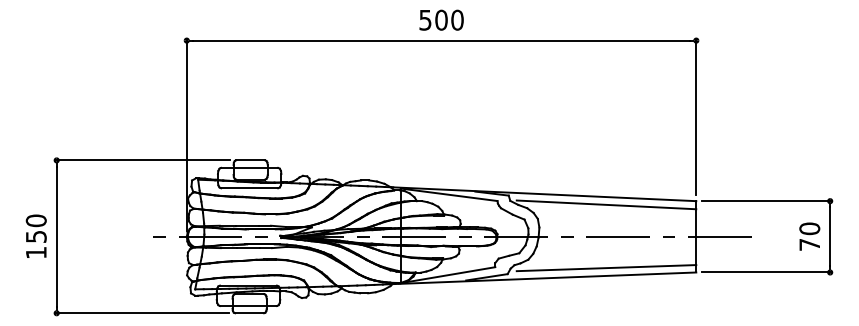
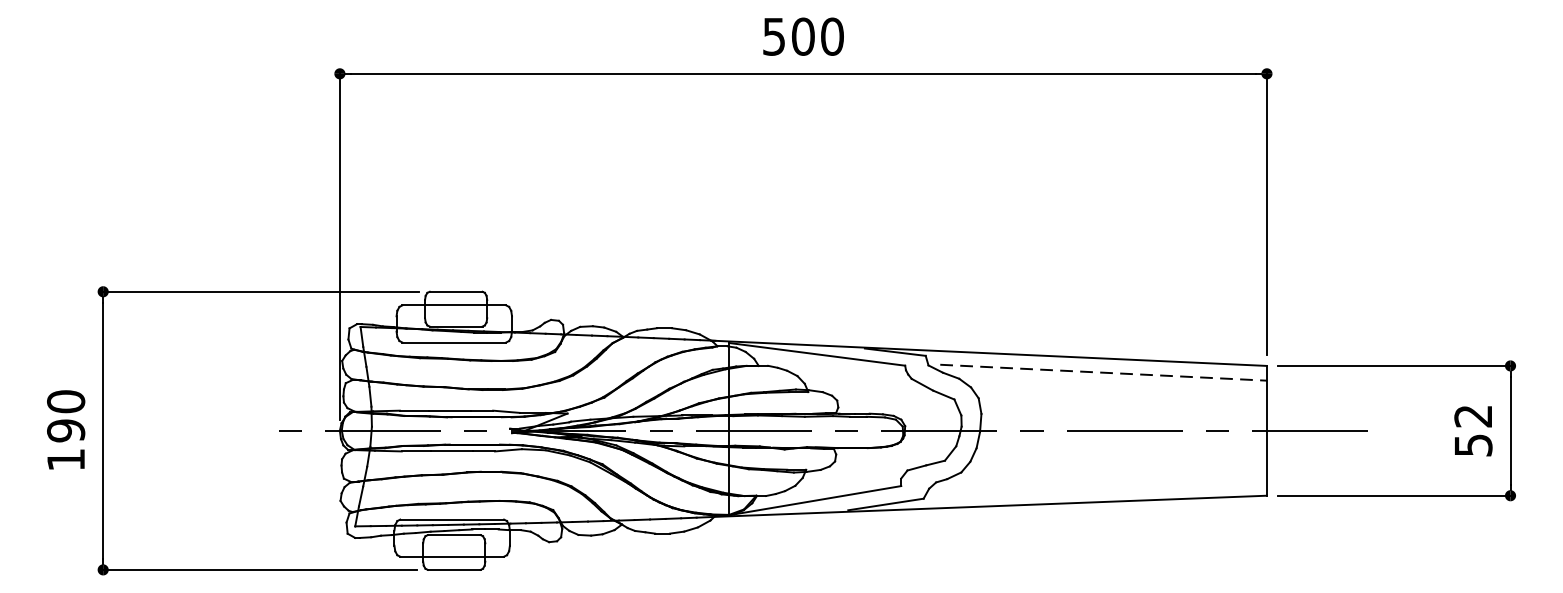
line: (606, 204) -> (1103, 372), solid -> dashed
text: (35, 236) -> (64, 430), 150 -> 190
text: (809, 236) -> (1472, 430), 70 -> 52
line: (606, 268) -> (1103, 488), removed

